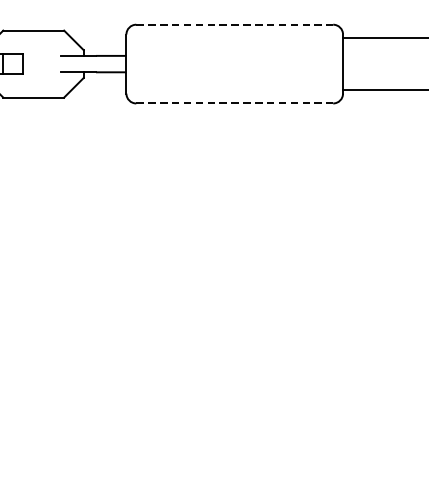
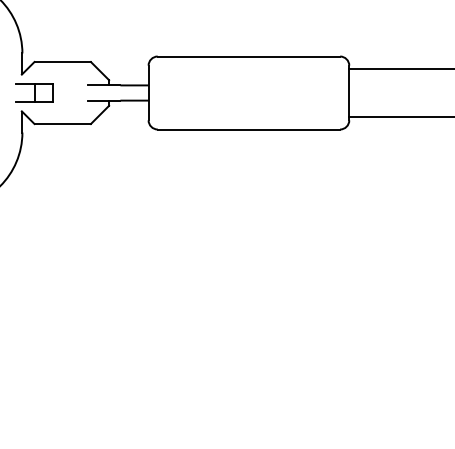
line: (235, 24) -> (249, 56), dashed -> solid
line: (235, 103) -> (249, 129), dashed -> solid

